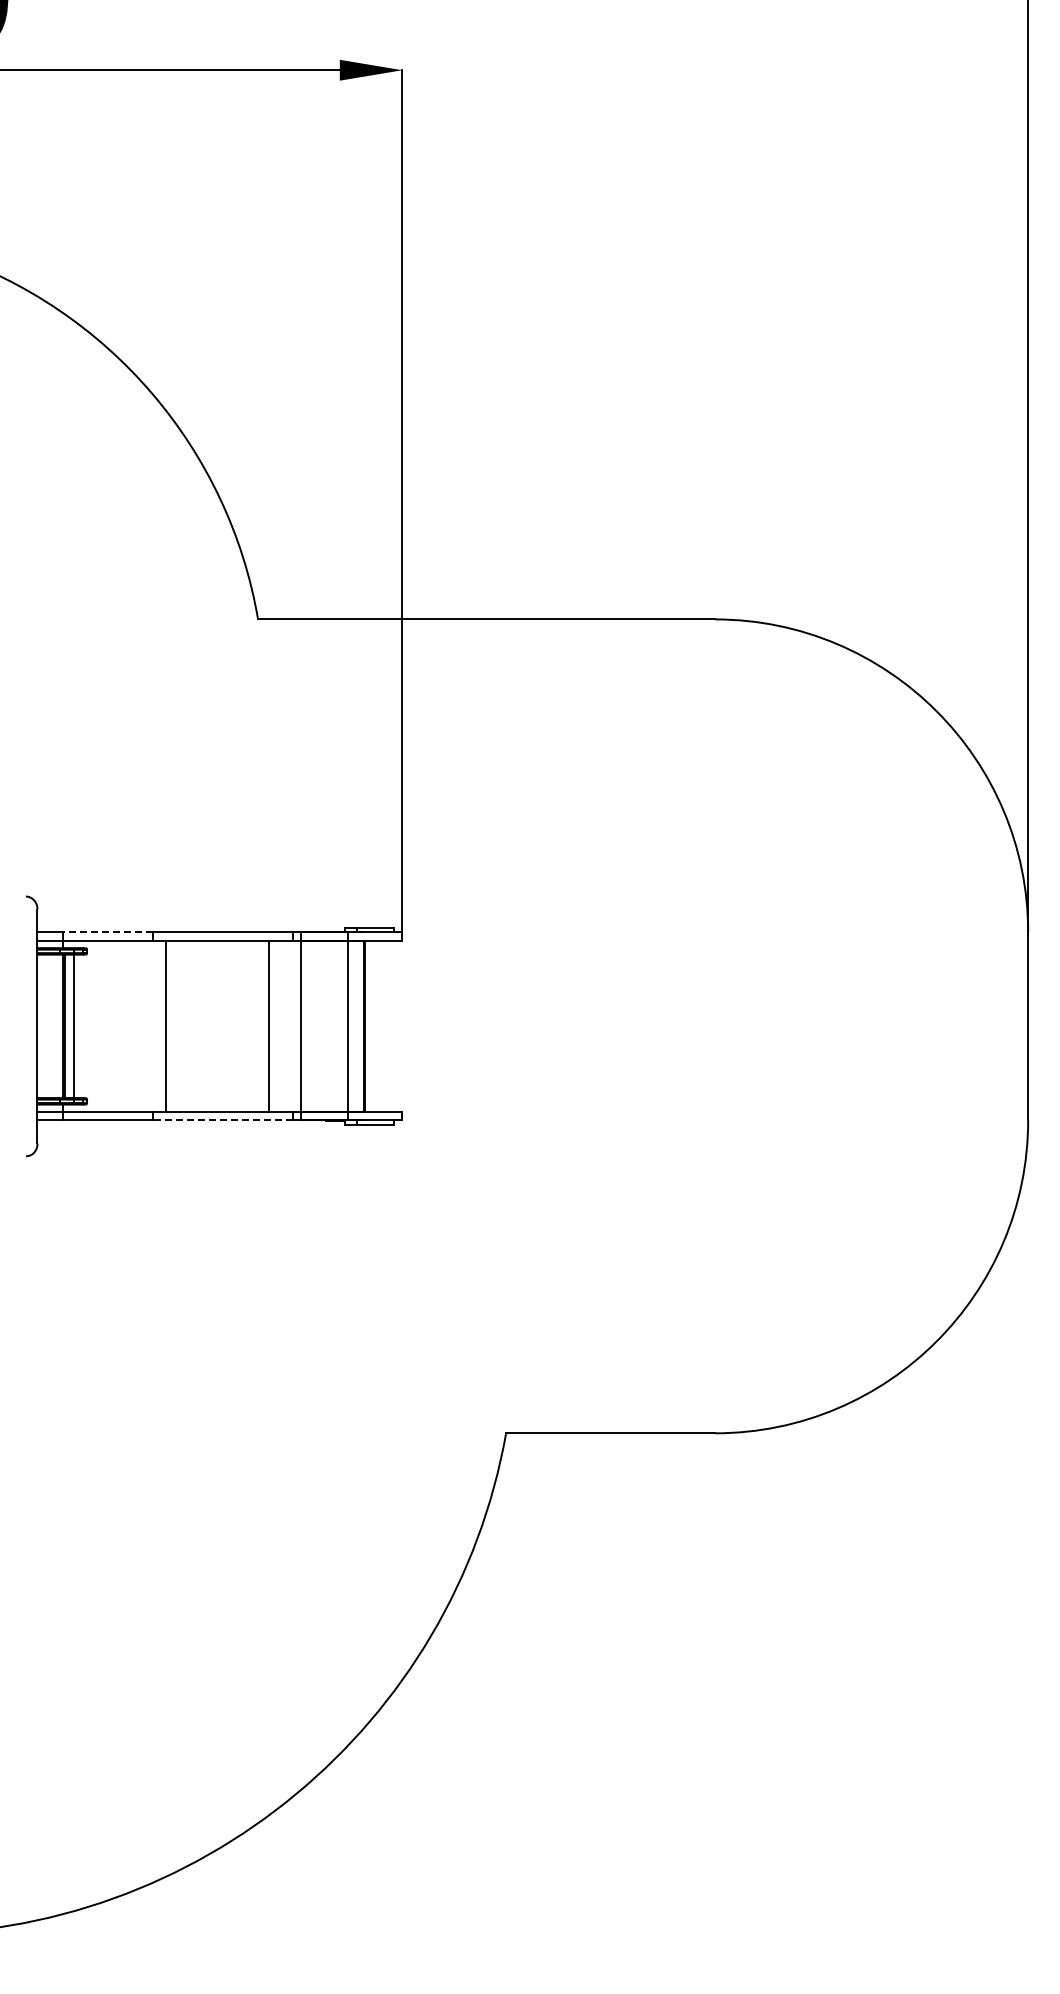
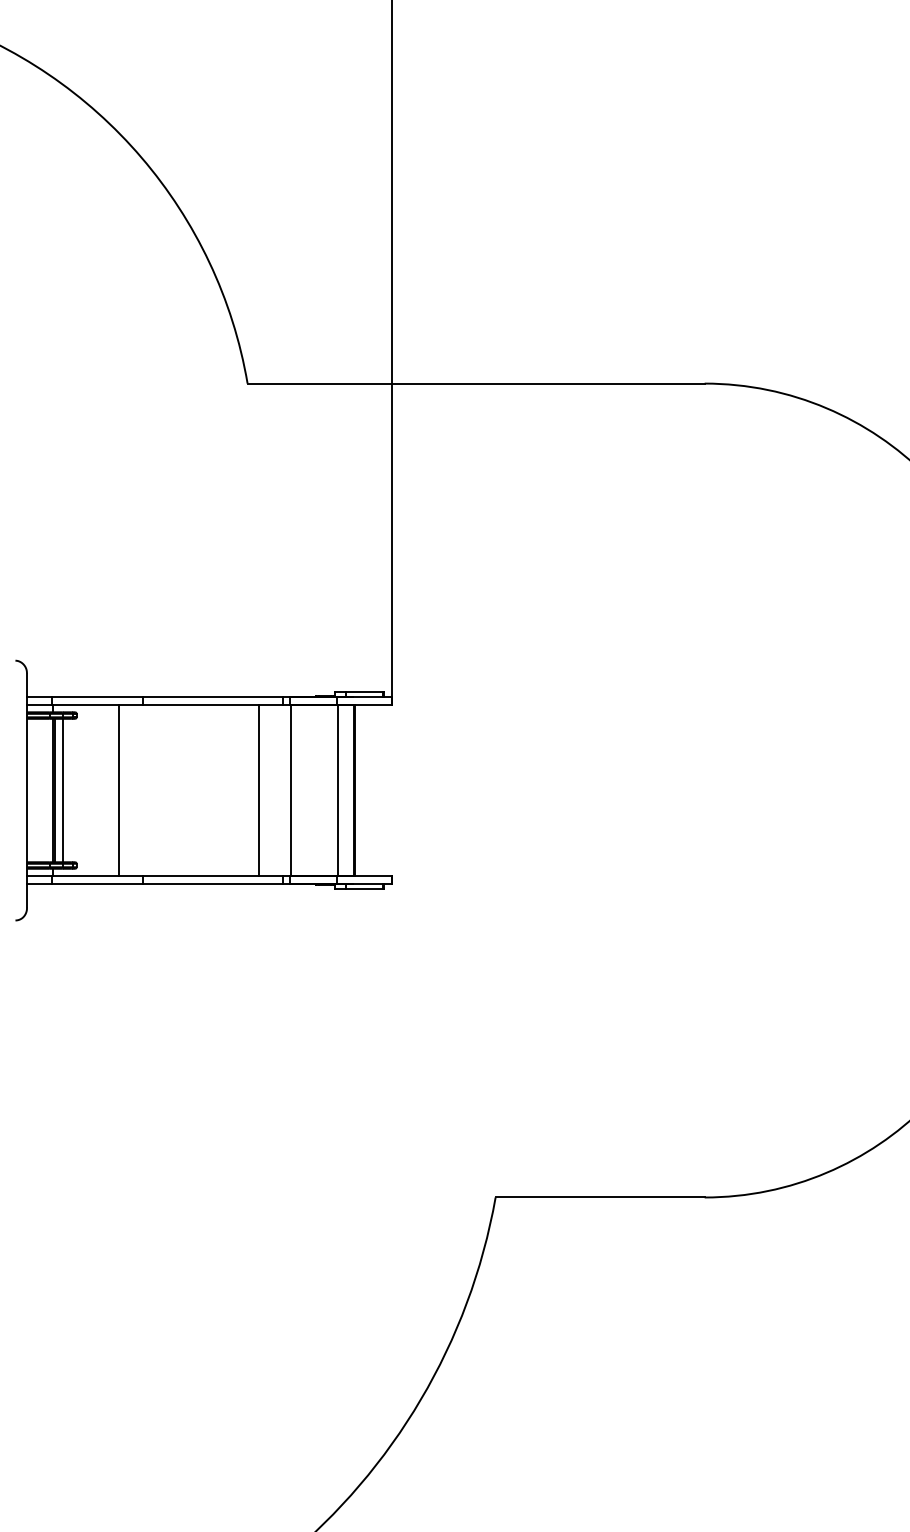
line: (107, 932) -> (97, 696), dashed -> solid
line: (166, 1025) -> (119, 789), moved
line: (222, 1120) -> (212, 884), dashed -> solid

